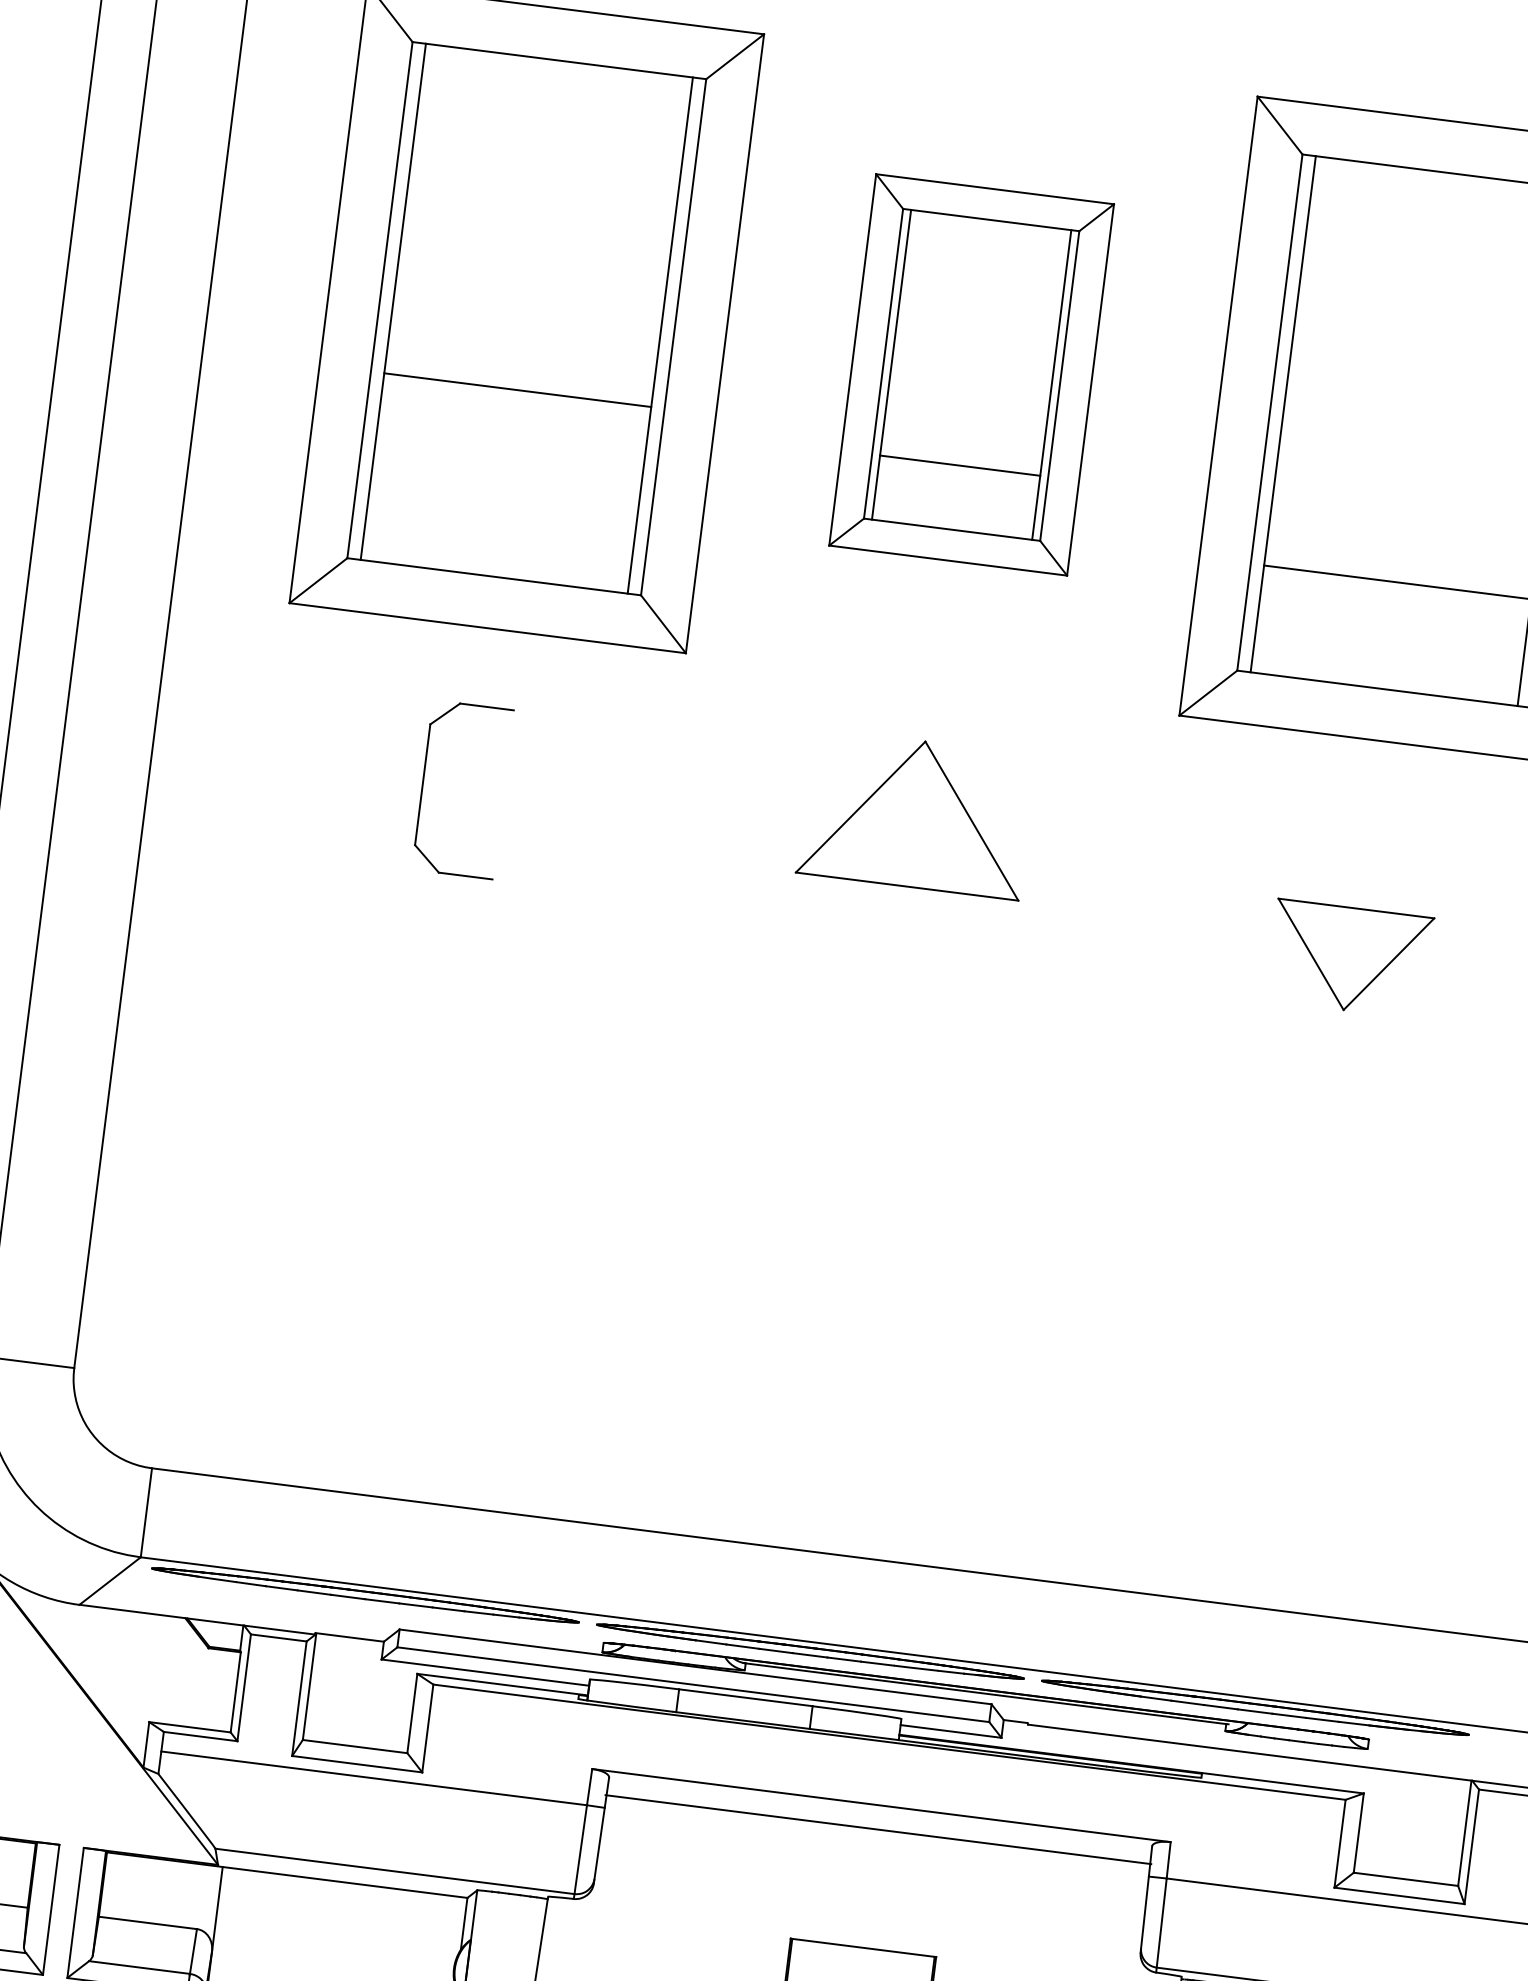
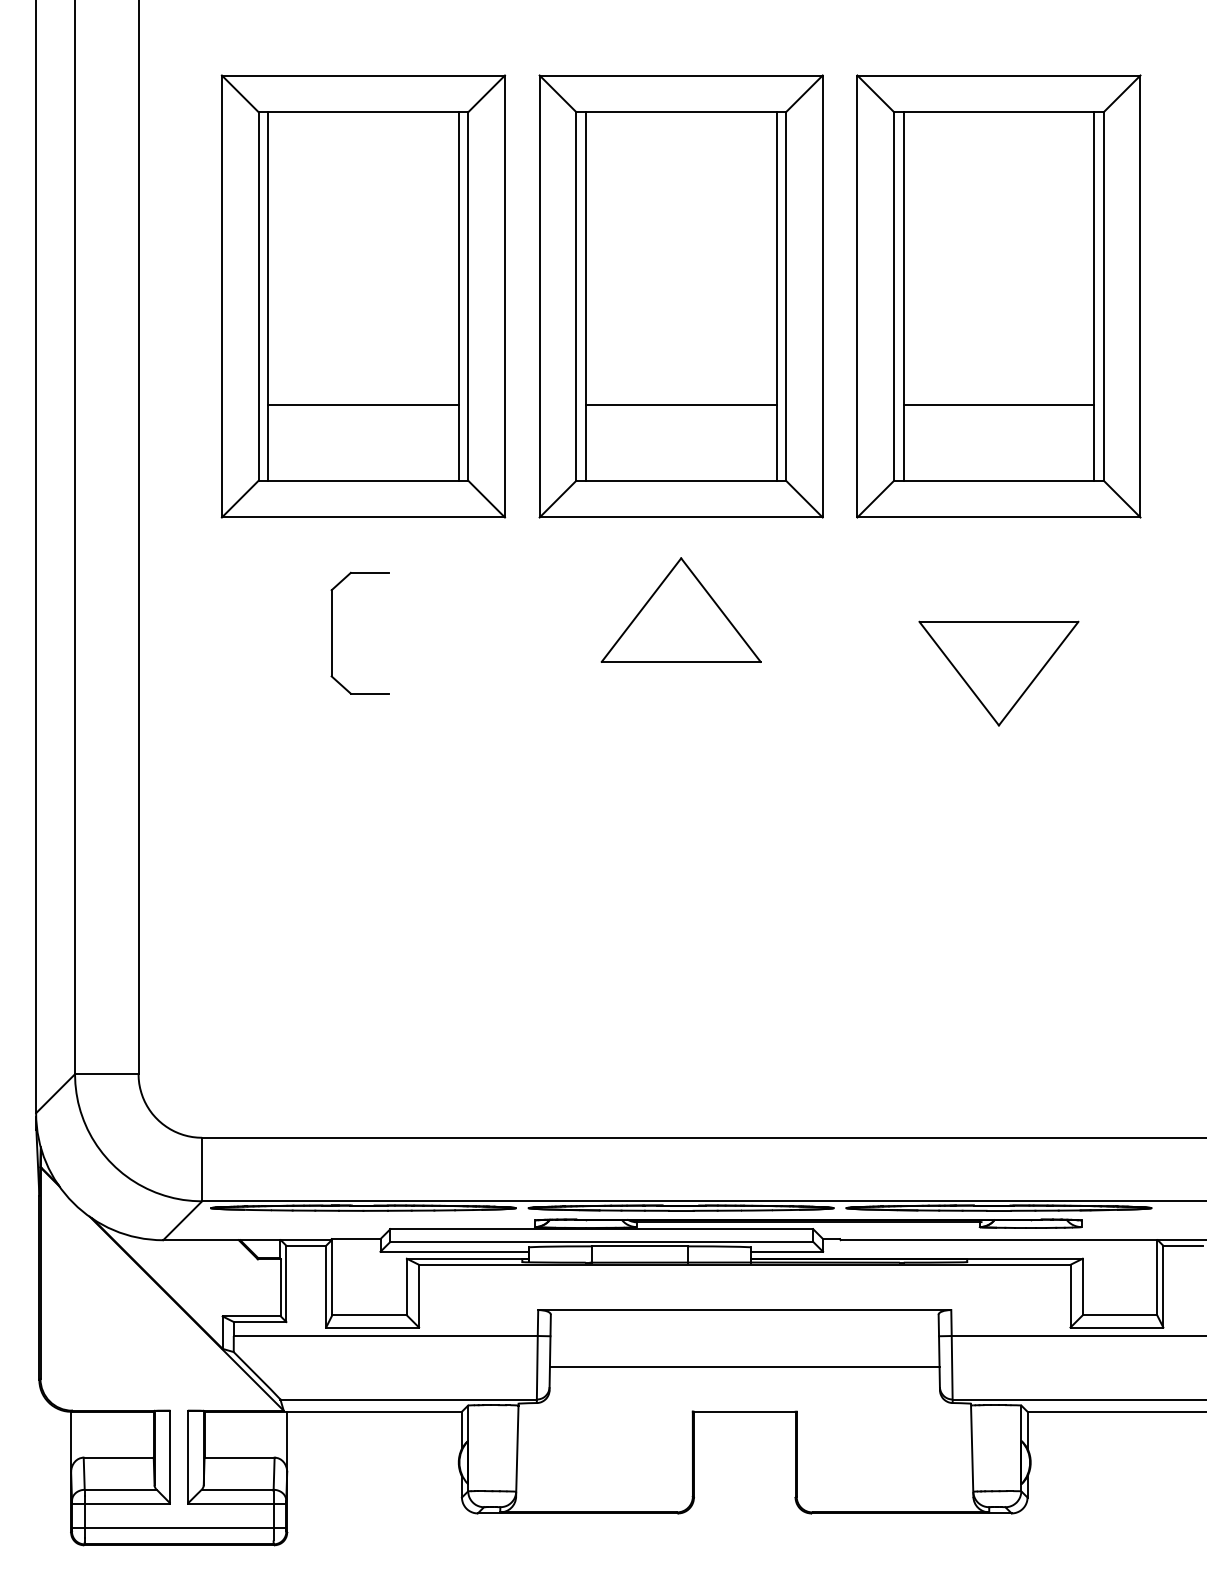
part: (970, 374) -> (680, 296), size x1.67
line: (517, 390) -> (363, 404), moved
part: (1349, 959) -> (998, 673), size x1.43
line: (878, 1829) -> (744, 1367), moved

